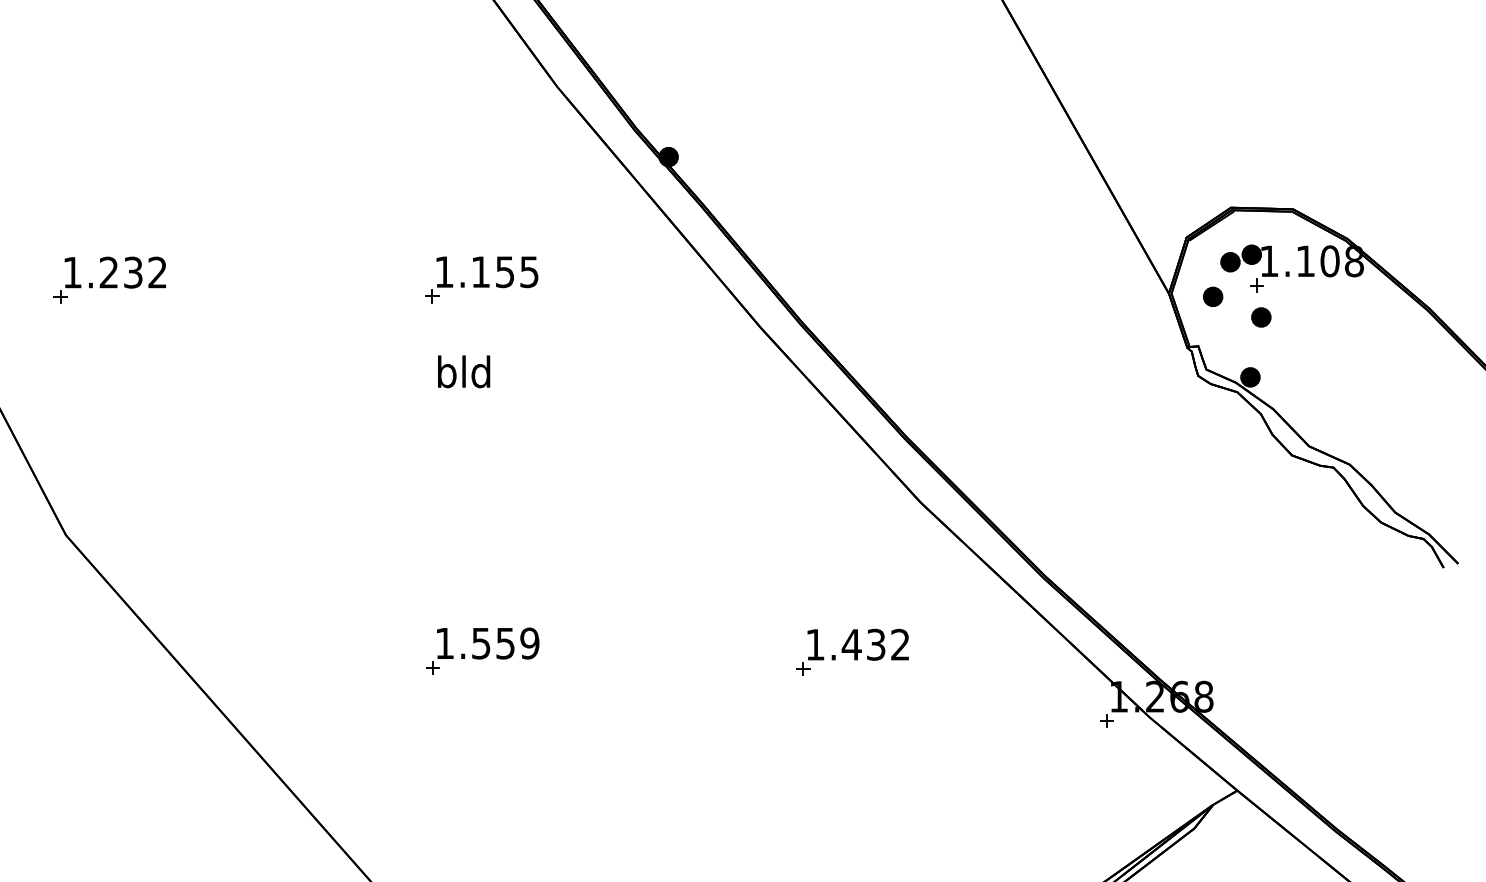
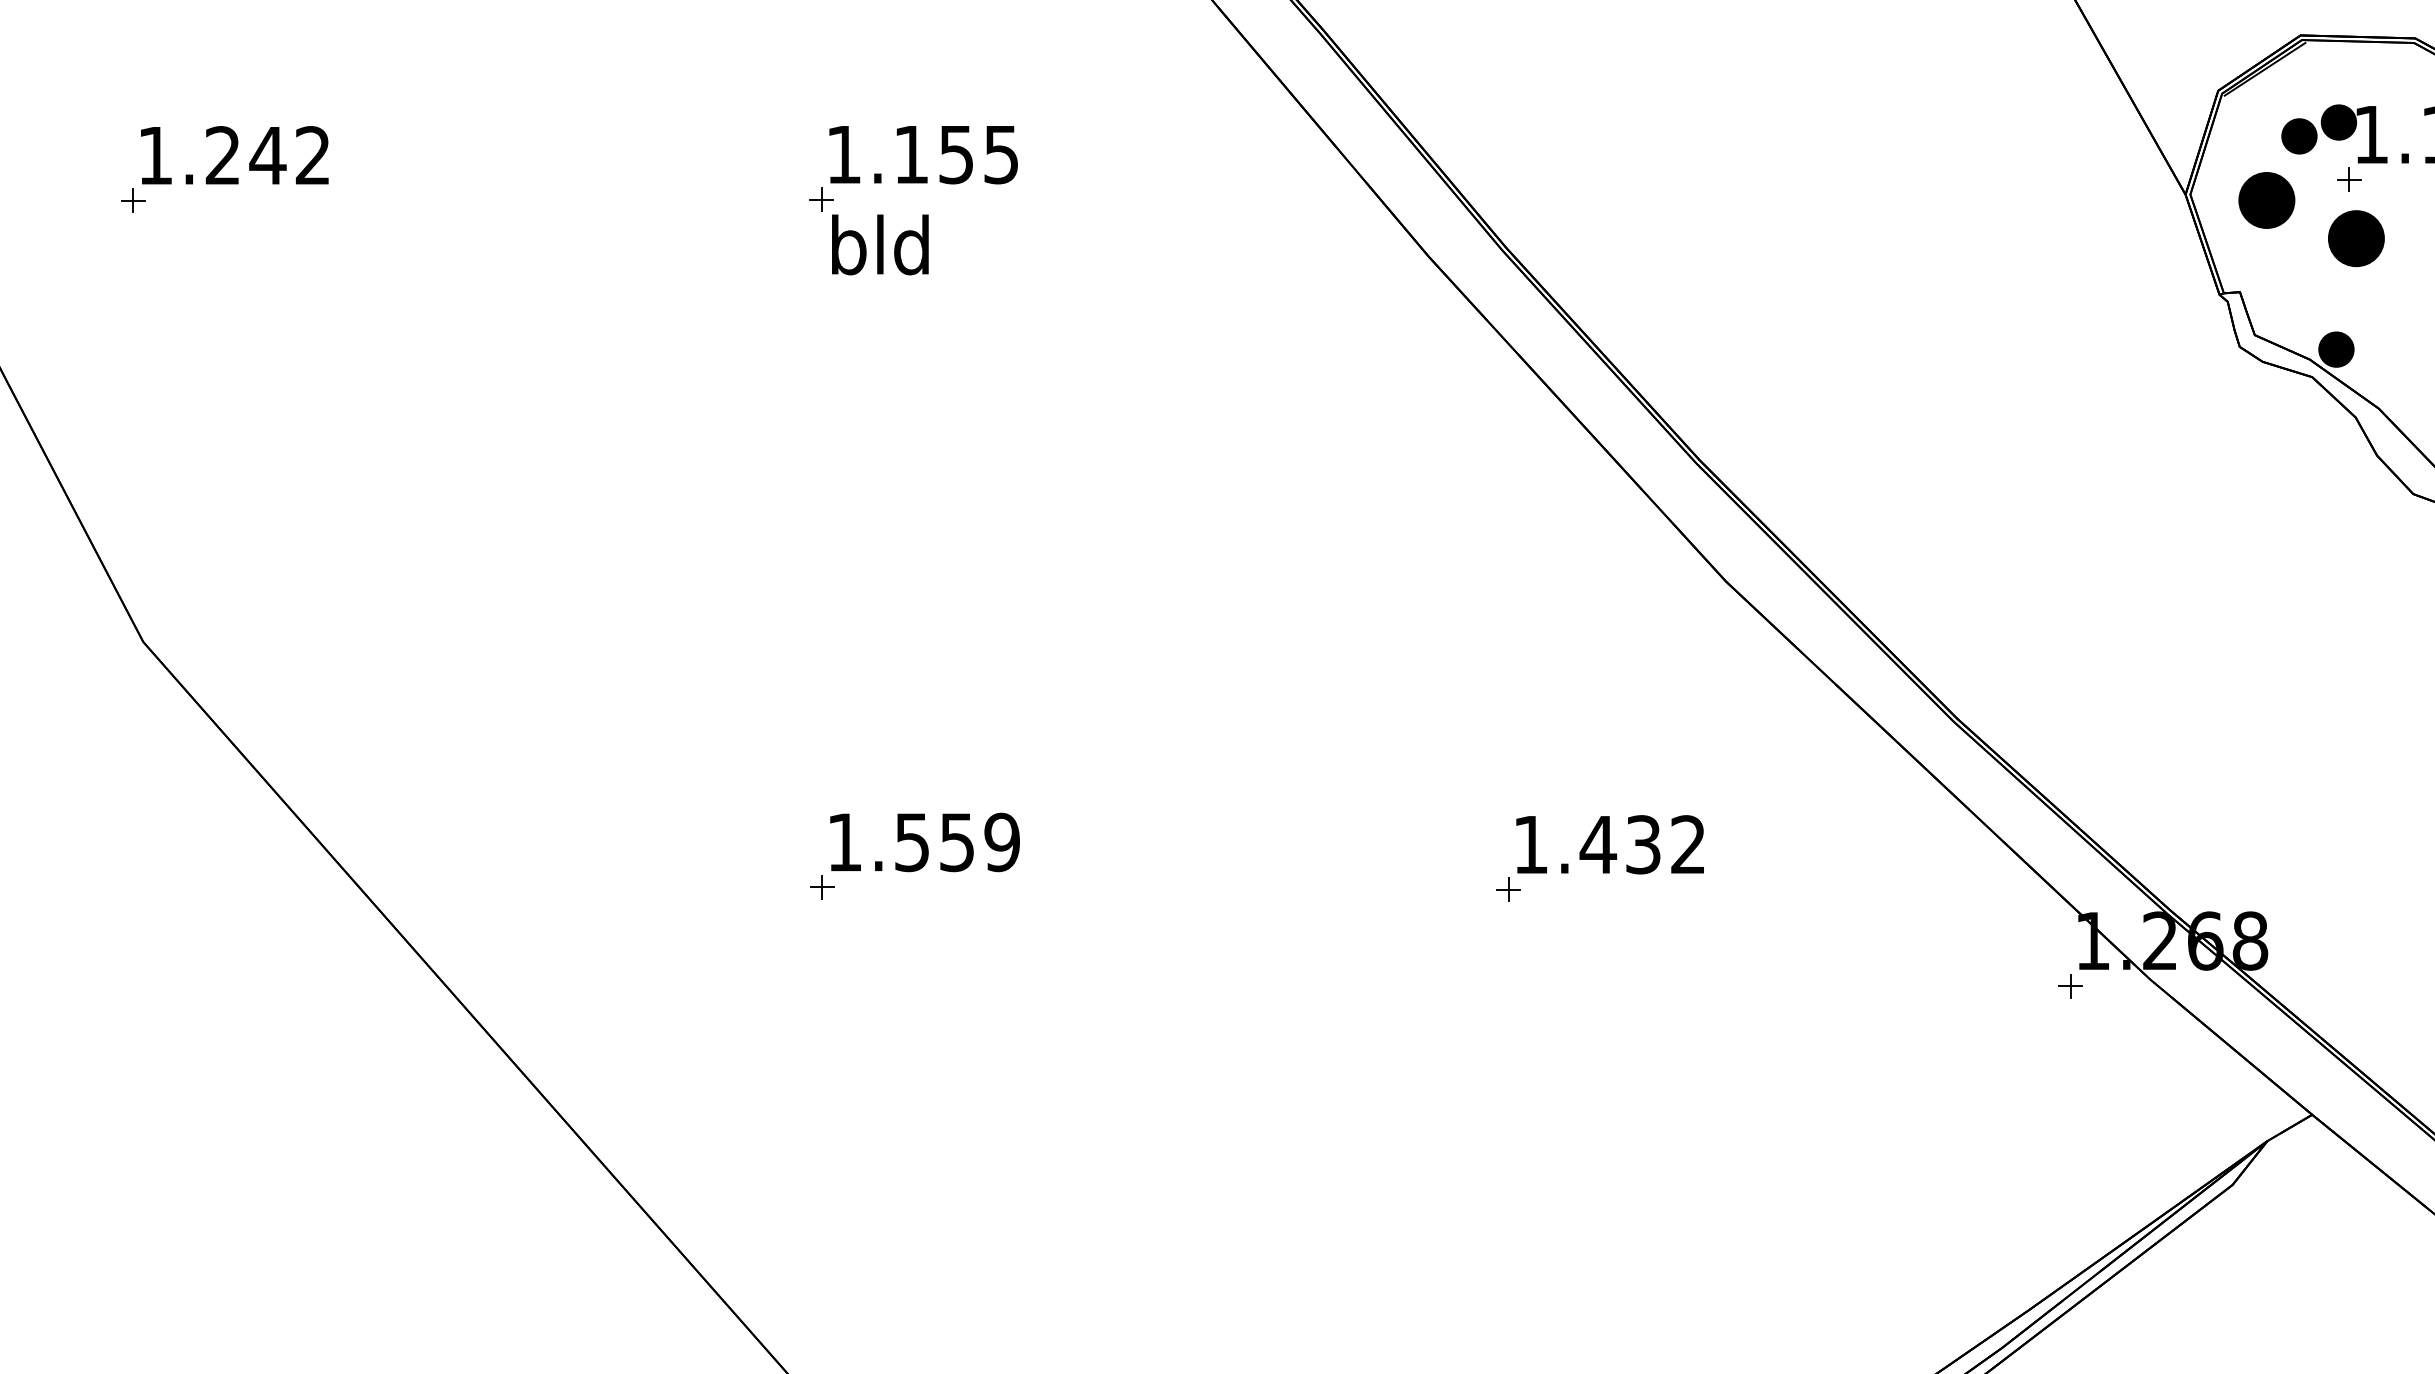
text: (133, 272) -> (268, 155), 1.232 -> 1.242
part: (1213, 296) -> (2268, 199), size x1.6
part: (1261, 317) -> (2356, 238), size x1.6
text: (464, 371) -> (881, 244), moved

